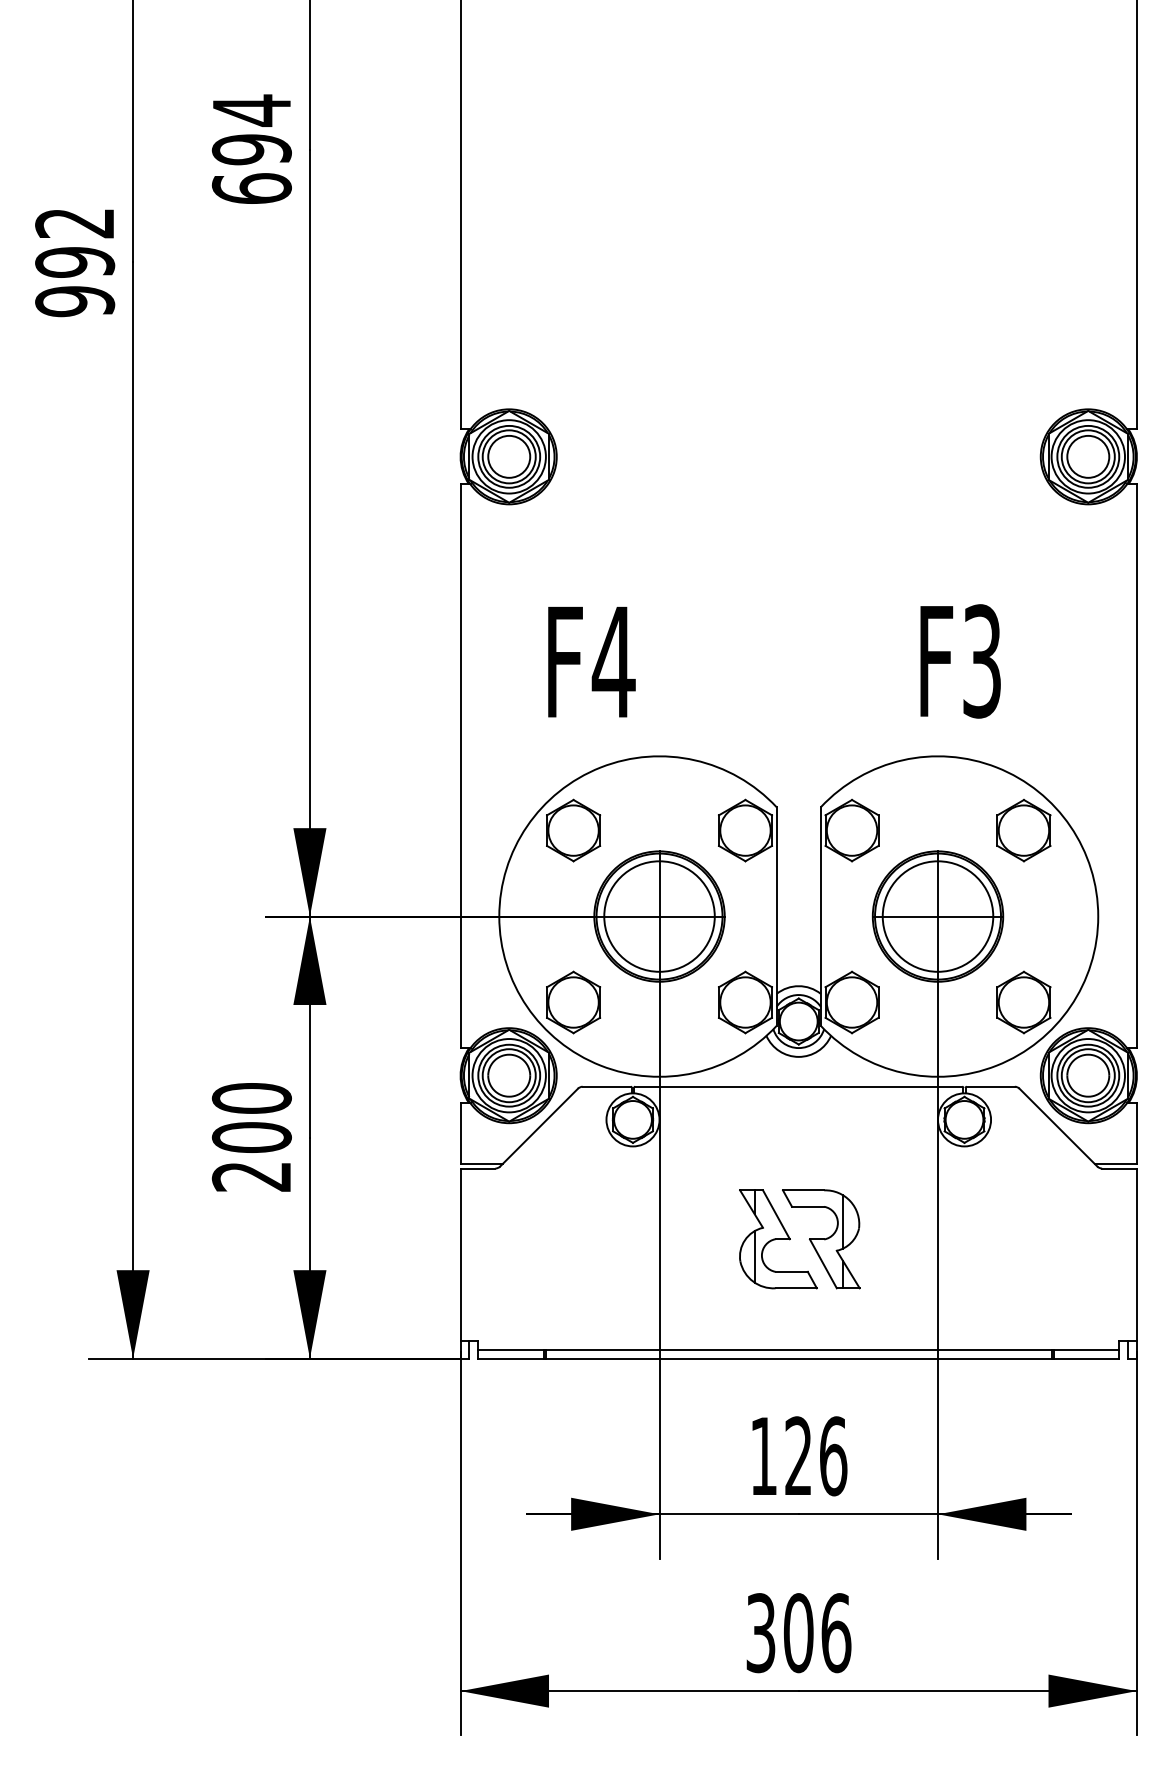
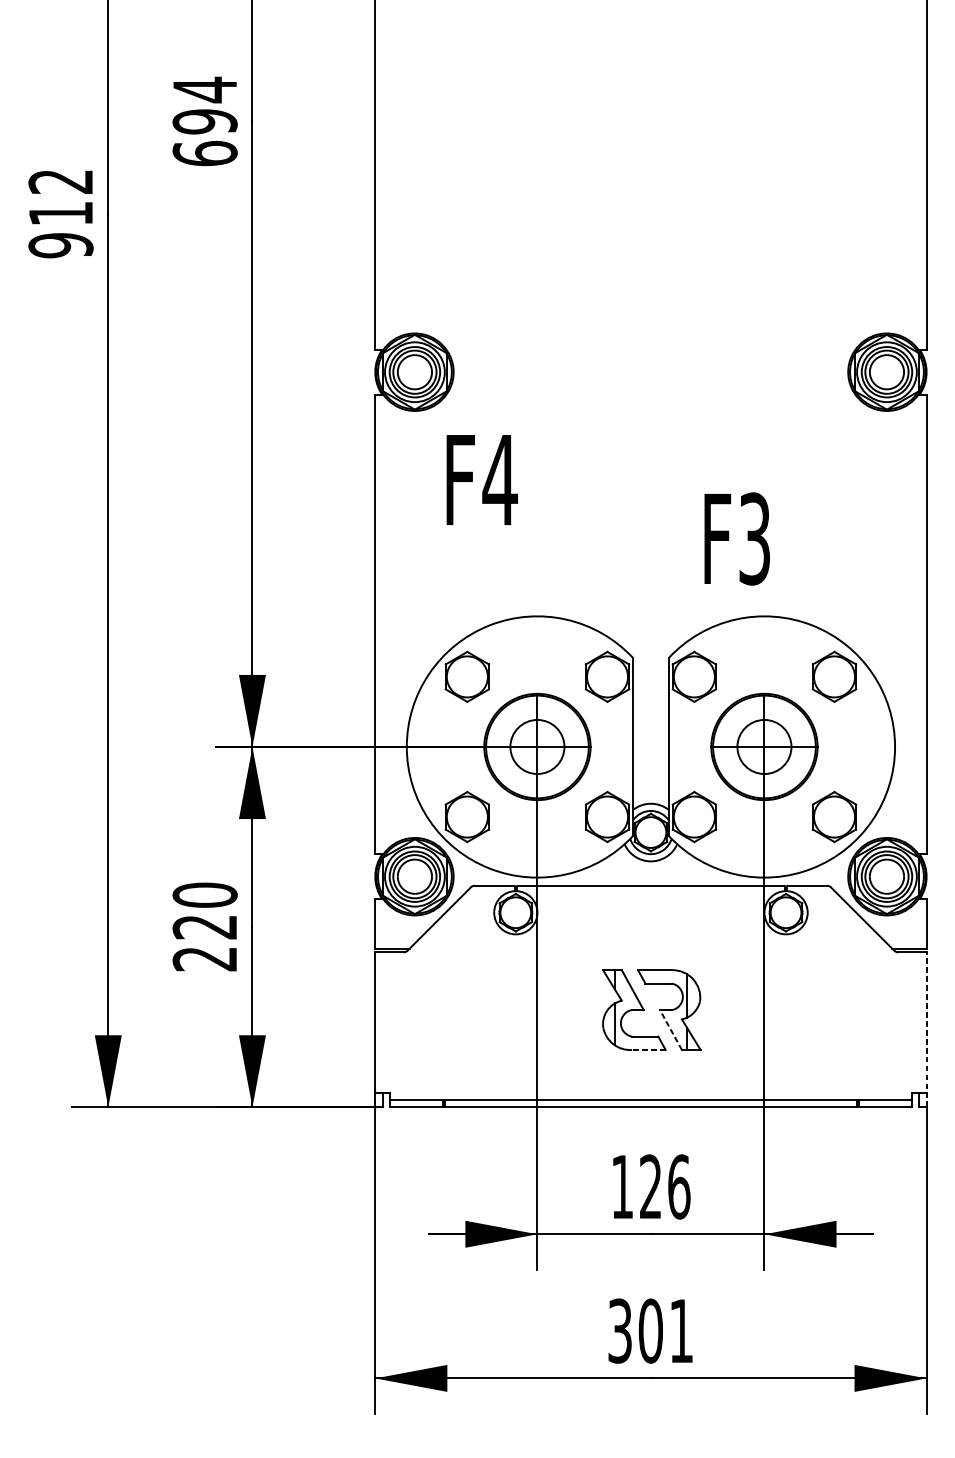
text: (75, 262) -> (61, 213), 992 -> 912
text: (960, 661) -> (737, 539), moved
text: (591, 662) -> (481, 480), moved
circle: (659, 916) -> (537, 746), size x0.6
circle: (937, 916) -> (764, 746), size x0.6
text: (251, 1137) -> (204, 927), 200 -> 220
line: (823, 1263) -> (671, 1029), solid -> dashed
line: (1136, 1263) -> (926, 1029), solid -> dashed
line: (796, 1288) -> (649, 1050), solid -> dashed
text: (836, 1633) -> (681, 1331), 306 -> 301

